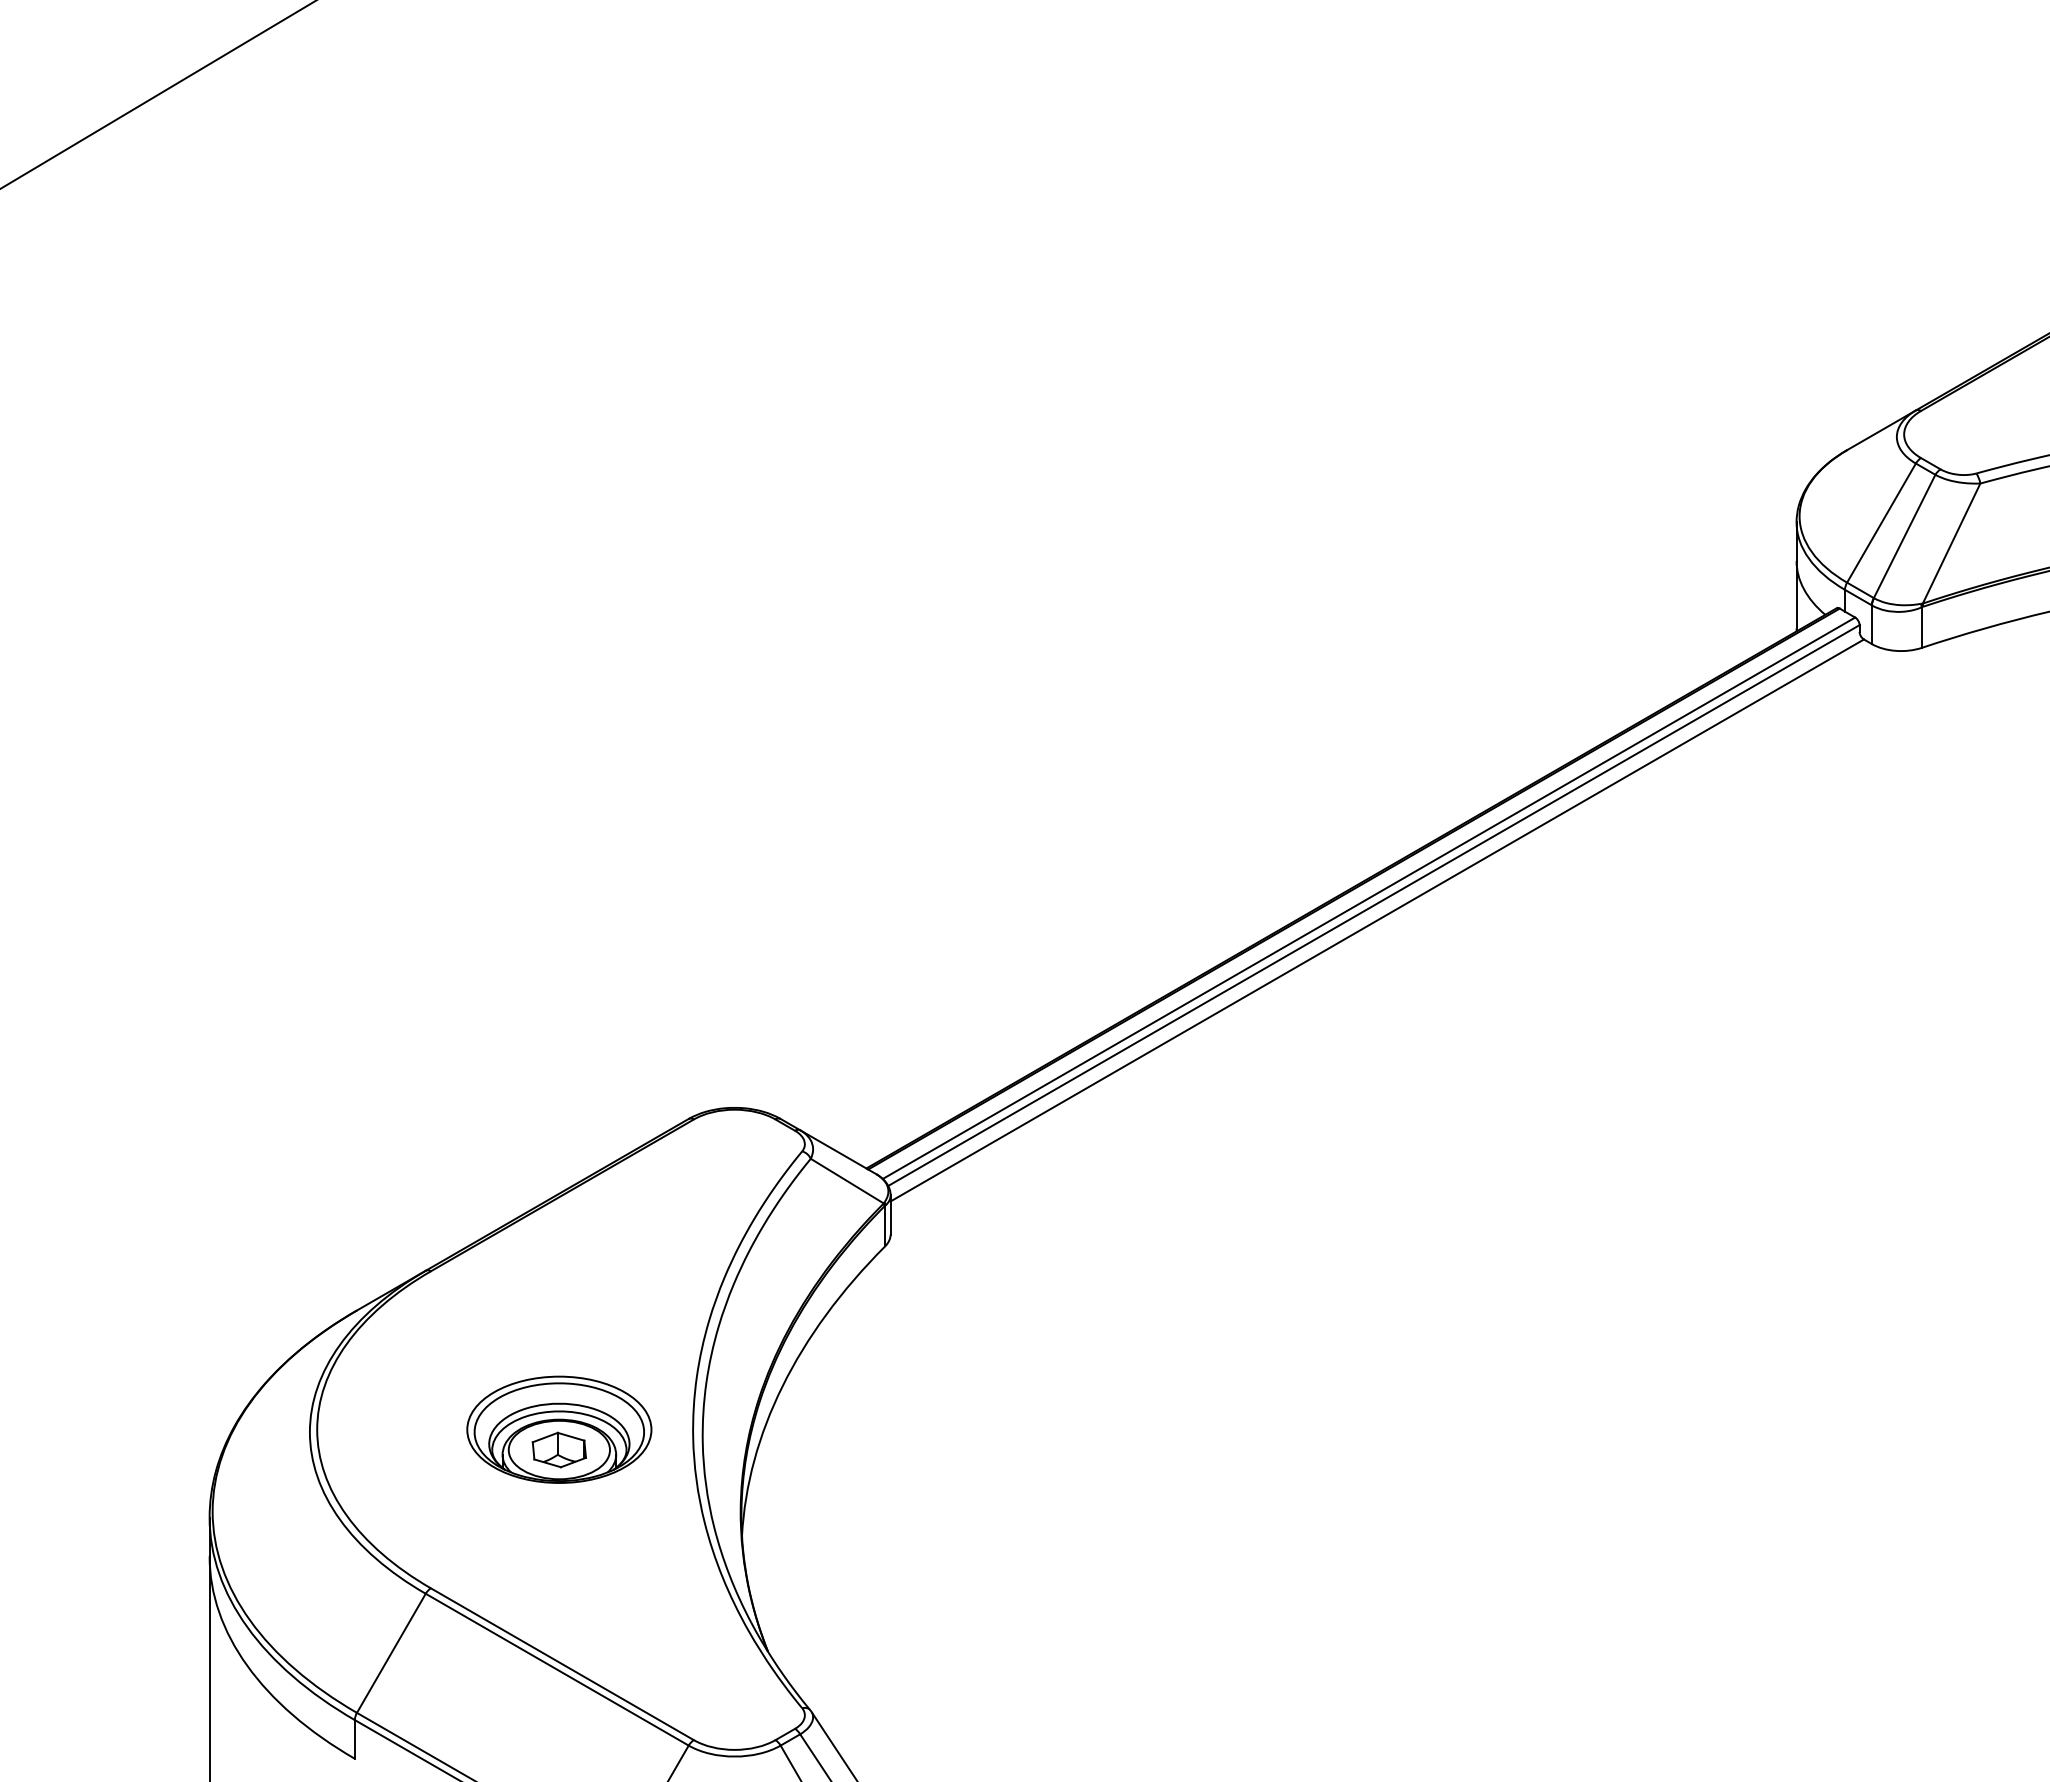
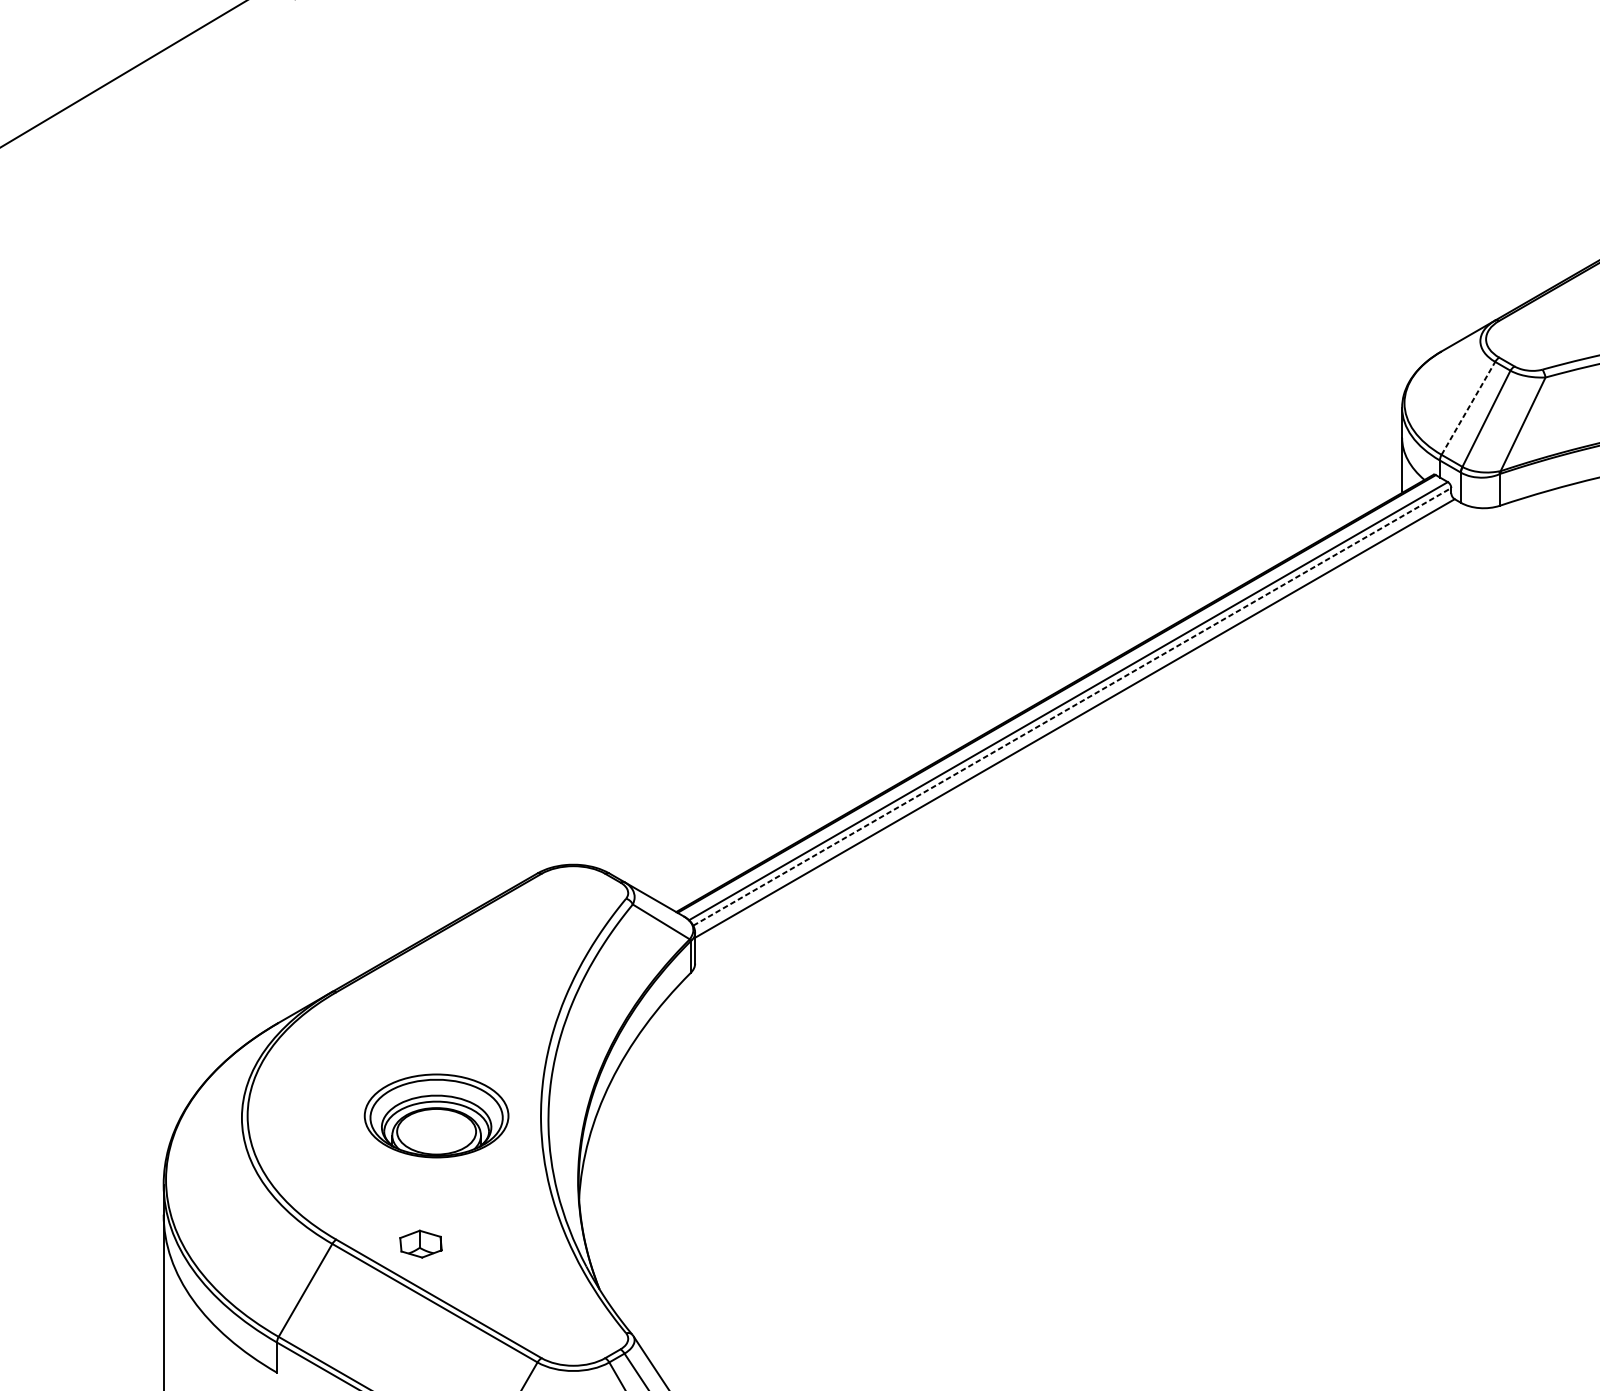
line: (1881, 523) -> (1468, 408), solid -> dashed
line: (1373, 905) -> (1071, 706), solid -> dashed
part: (558, 1449) -> (420, 1243), moved

